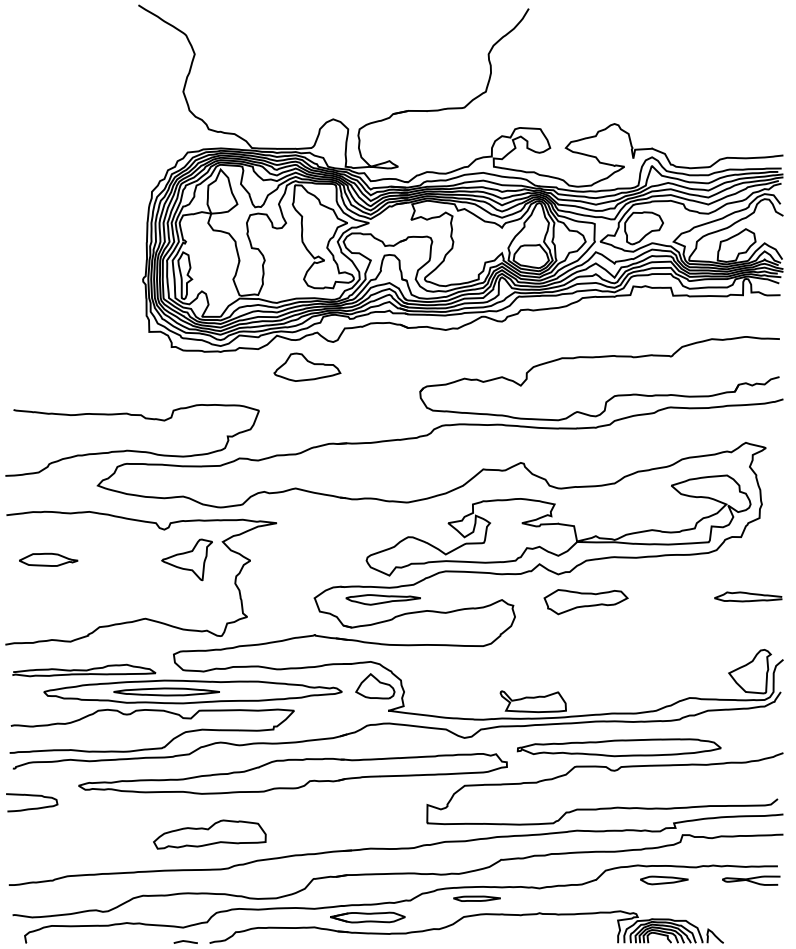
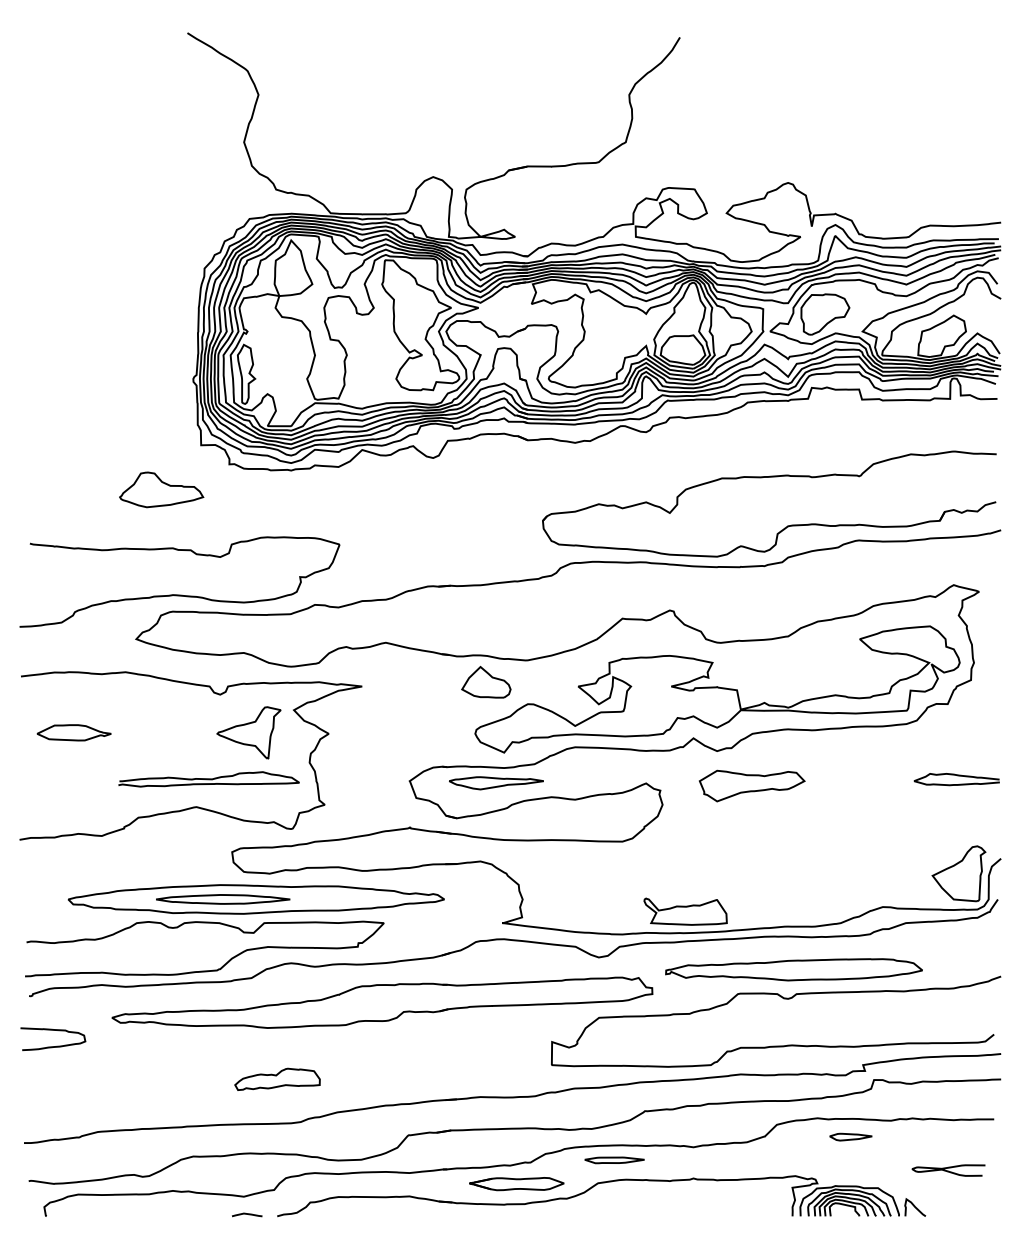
part: (307, 367) -> (161, 489), moved
curve: (83, 670) -> (208, 779), moved
part: (375, 686) -> (486, 682), moved
part: (209, 834) -> (277, 1079), size x0.6
part: (664, 879) -> (850, 1136), size x0.7
curve: (751, 880) -> (948, 1170), moved
part: (367, 917) -> (516, 1184), moved

